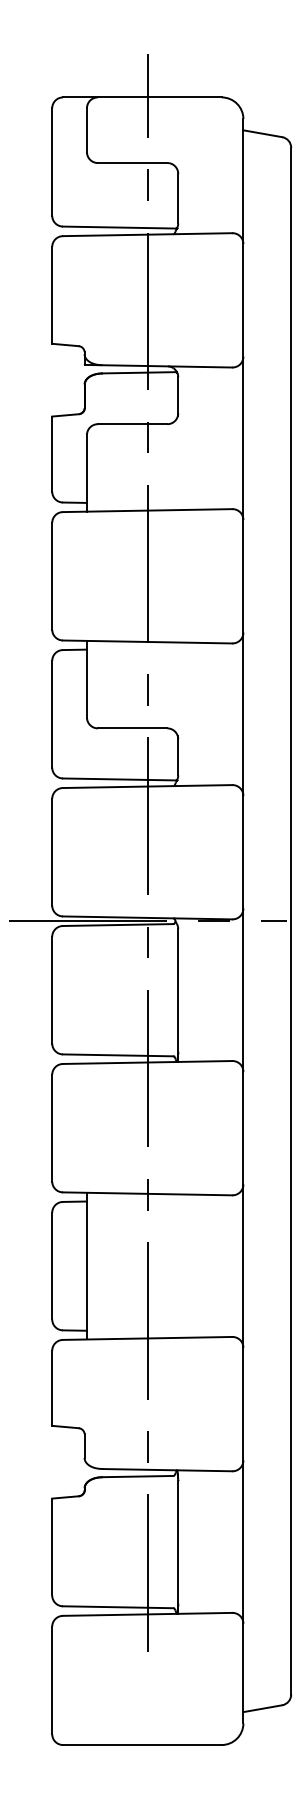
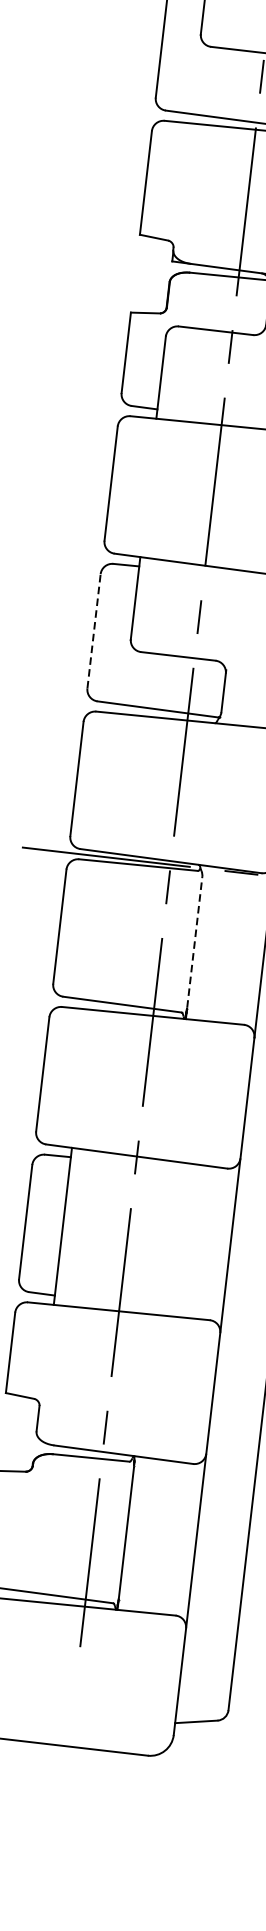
line: (52, 713) -> (94, 630), solid -> dashed
line: (178, 989) -> (195, 941), solid -> dashed

